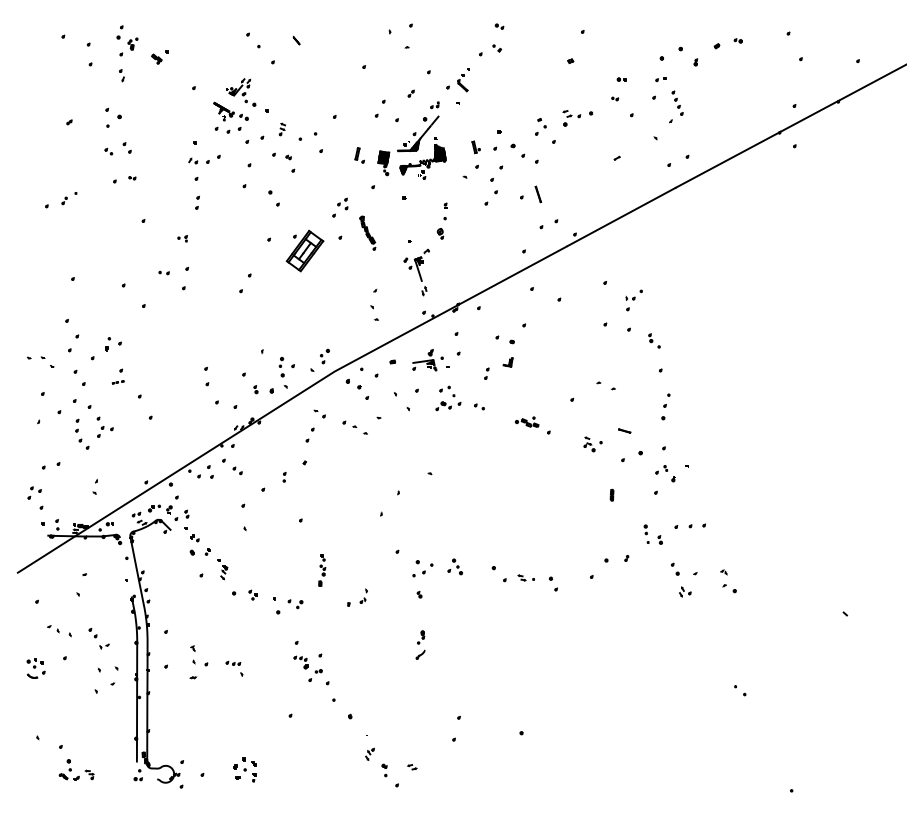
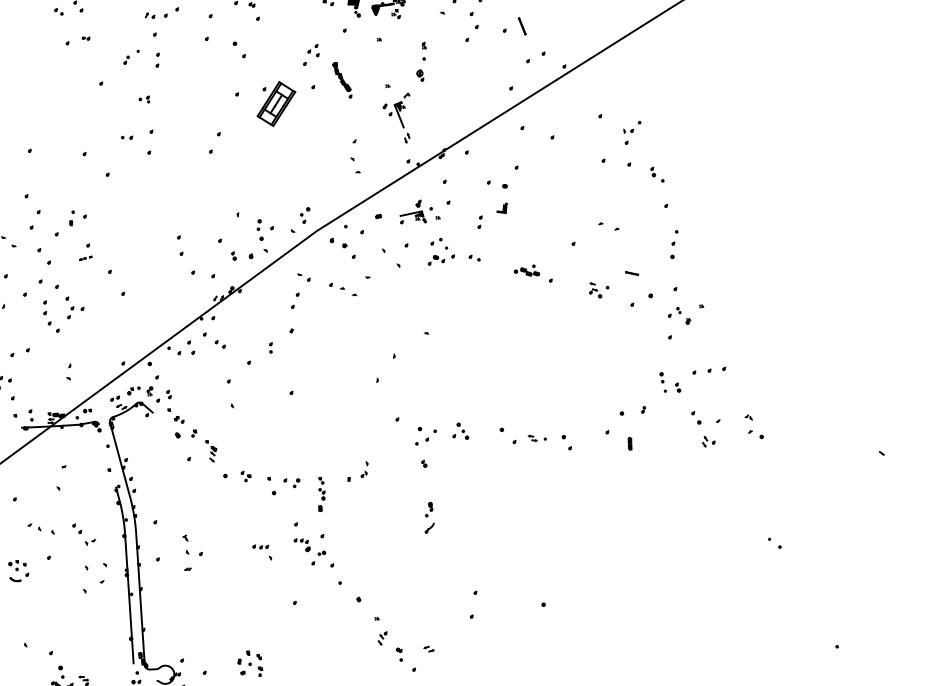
part: (69, 198) -> (131, 57), moved
part: (611, 494) -> (629, 443), moved
part: (322, 570) -> (321, 494), moved
part: (234, 668) -> (262, 552), moved

